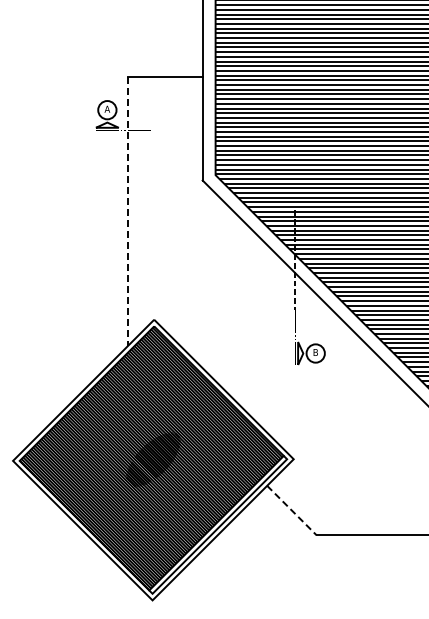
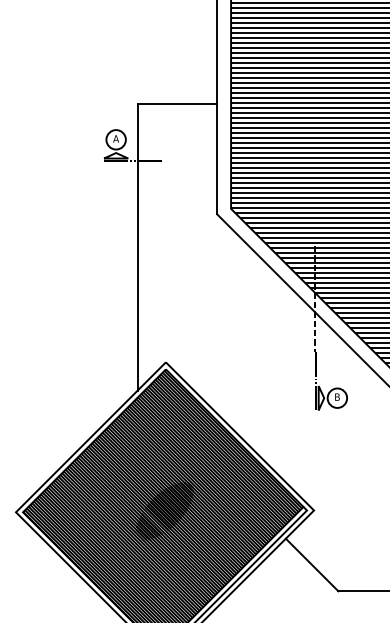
line: (127, 211) -> (137, 247), dashed -> solid
line: (291, 510) -> (311, 564), dashed -> solid

